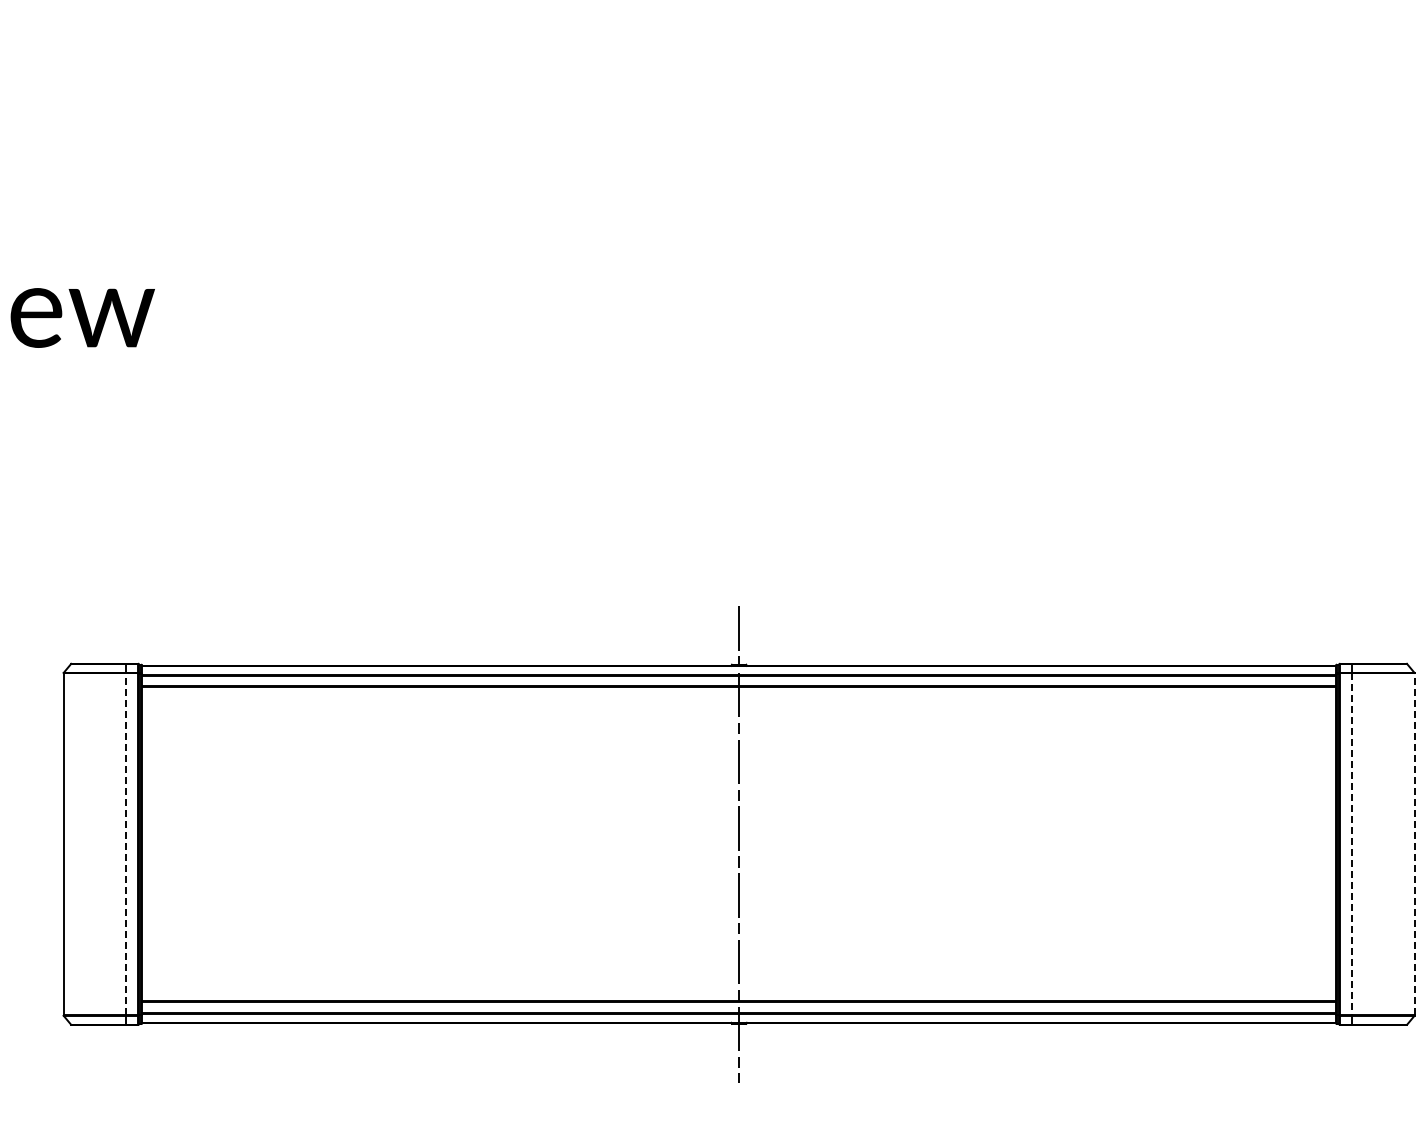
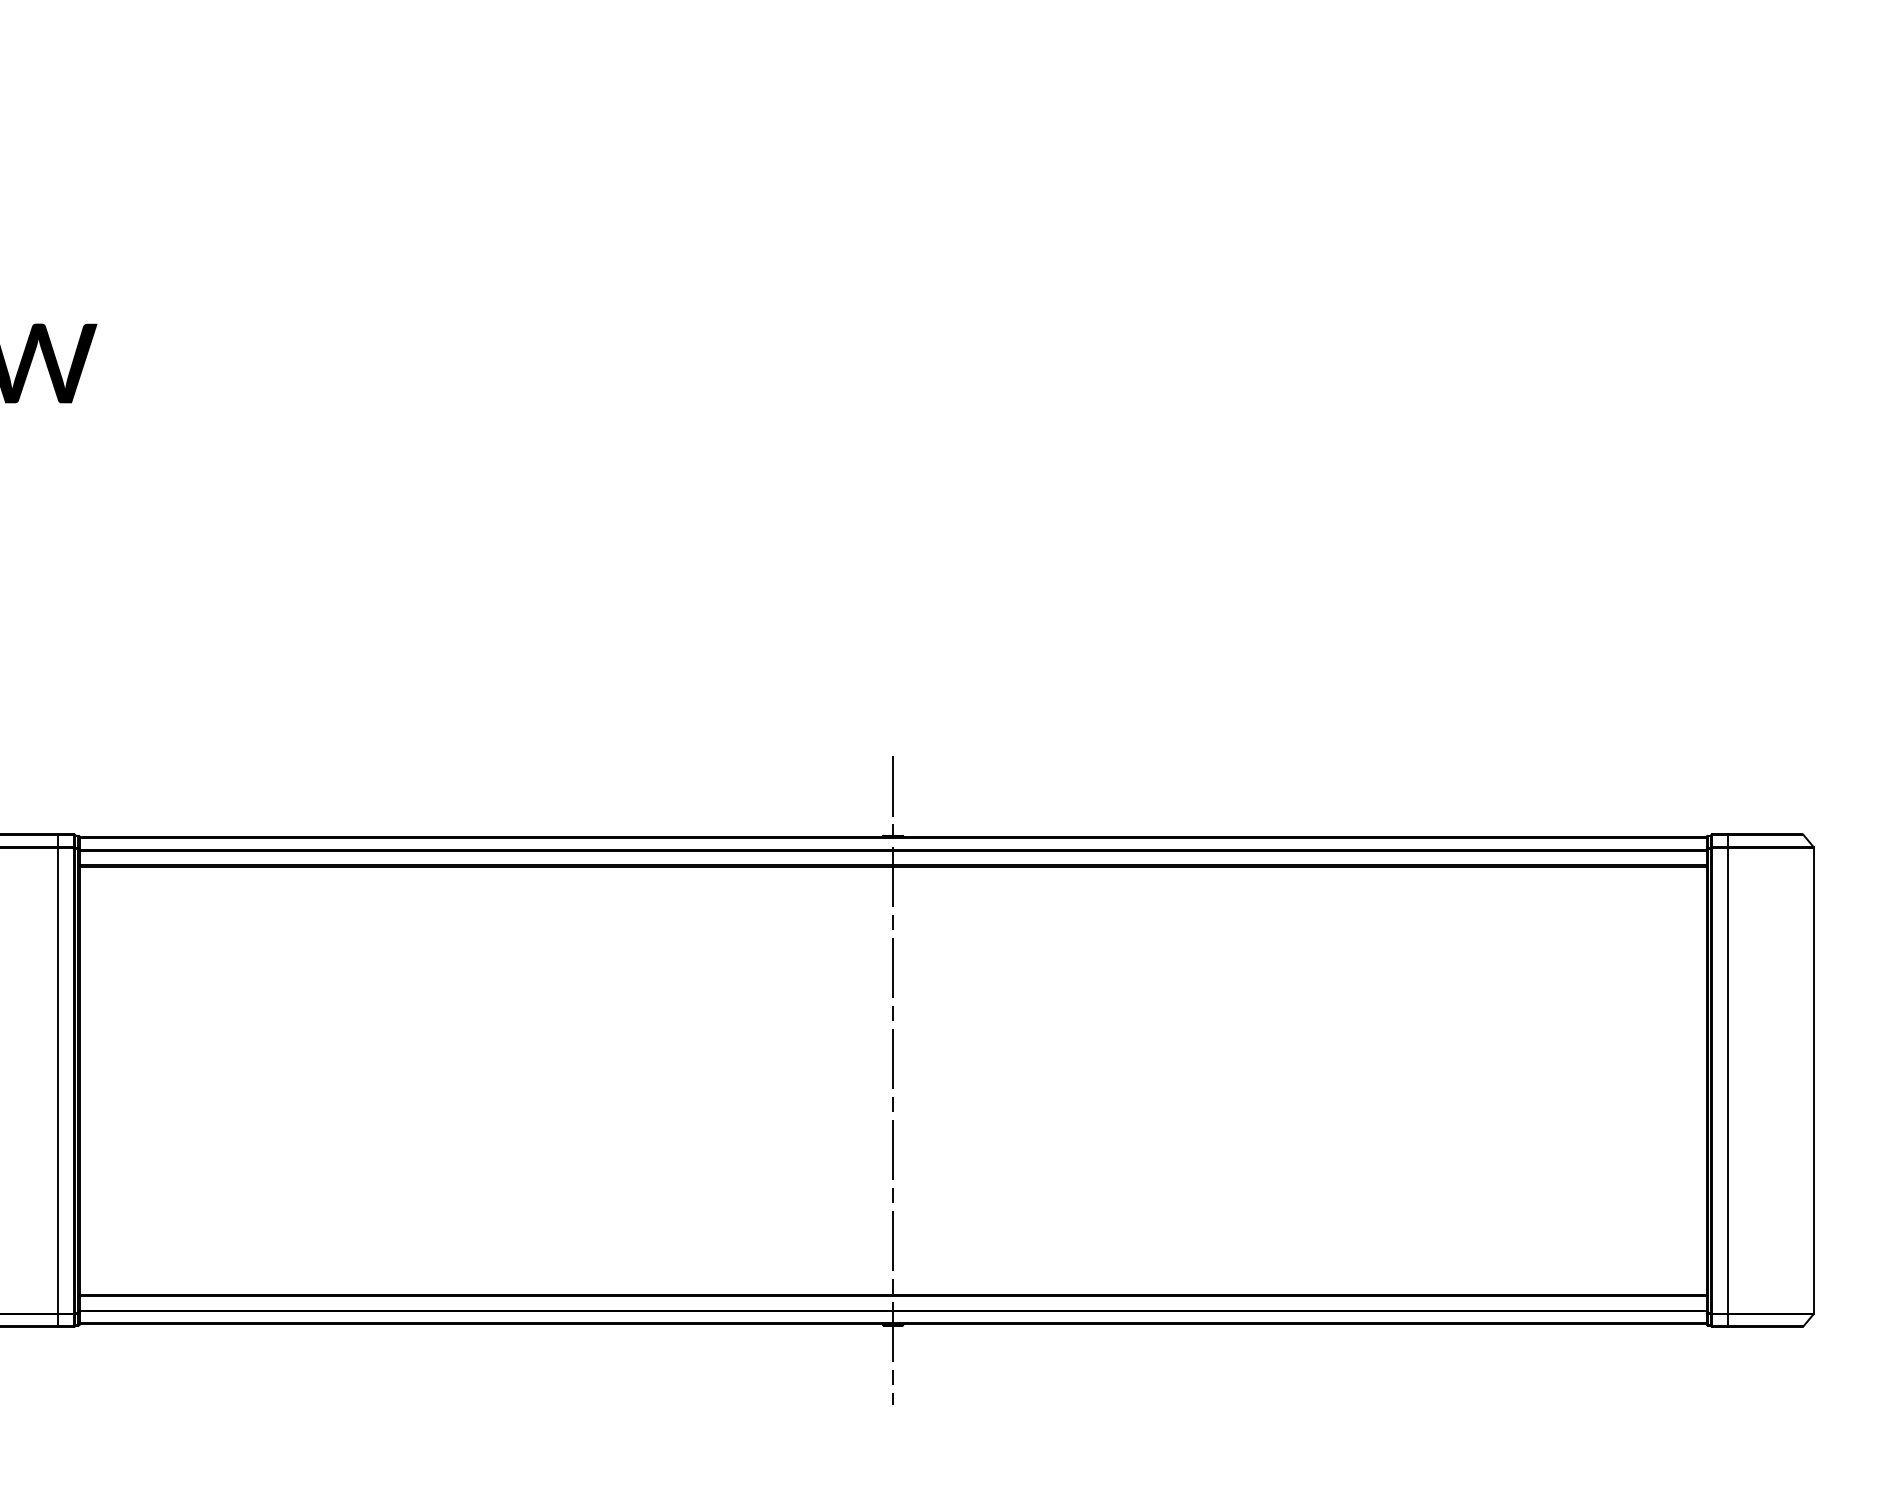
line: (126, 844) -> (58, 1080), dashed -> solid
line: (1351, 844) -> (1727, 1080), dashed -> solid
line: (1414, 844) -> (1813, 1080), dashed -> solid

